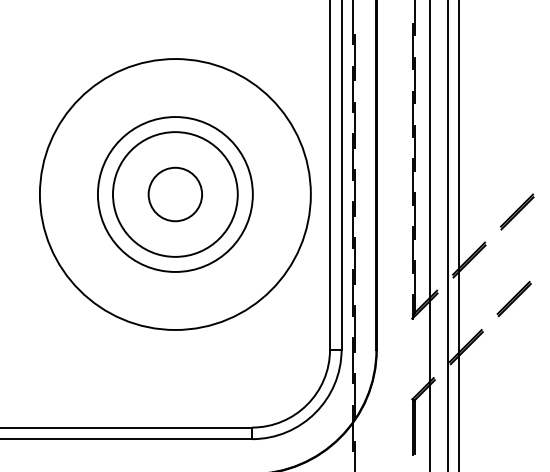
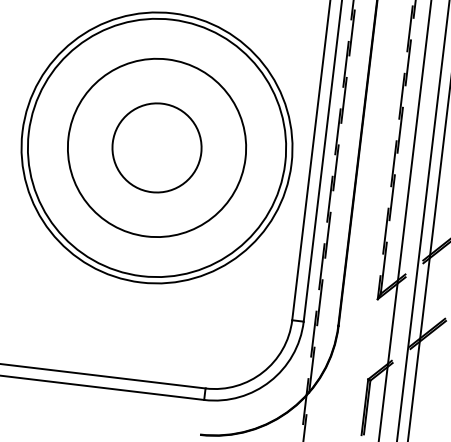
circle: (174, 194) -> (156, 147), size x1.67
circle: (175, 194) -> (157, 147), size x1.43
circle: (175, 194) -> (157, 147), size x1.67

